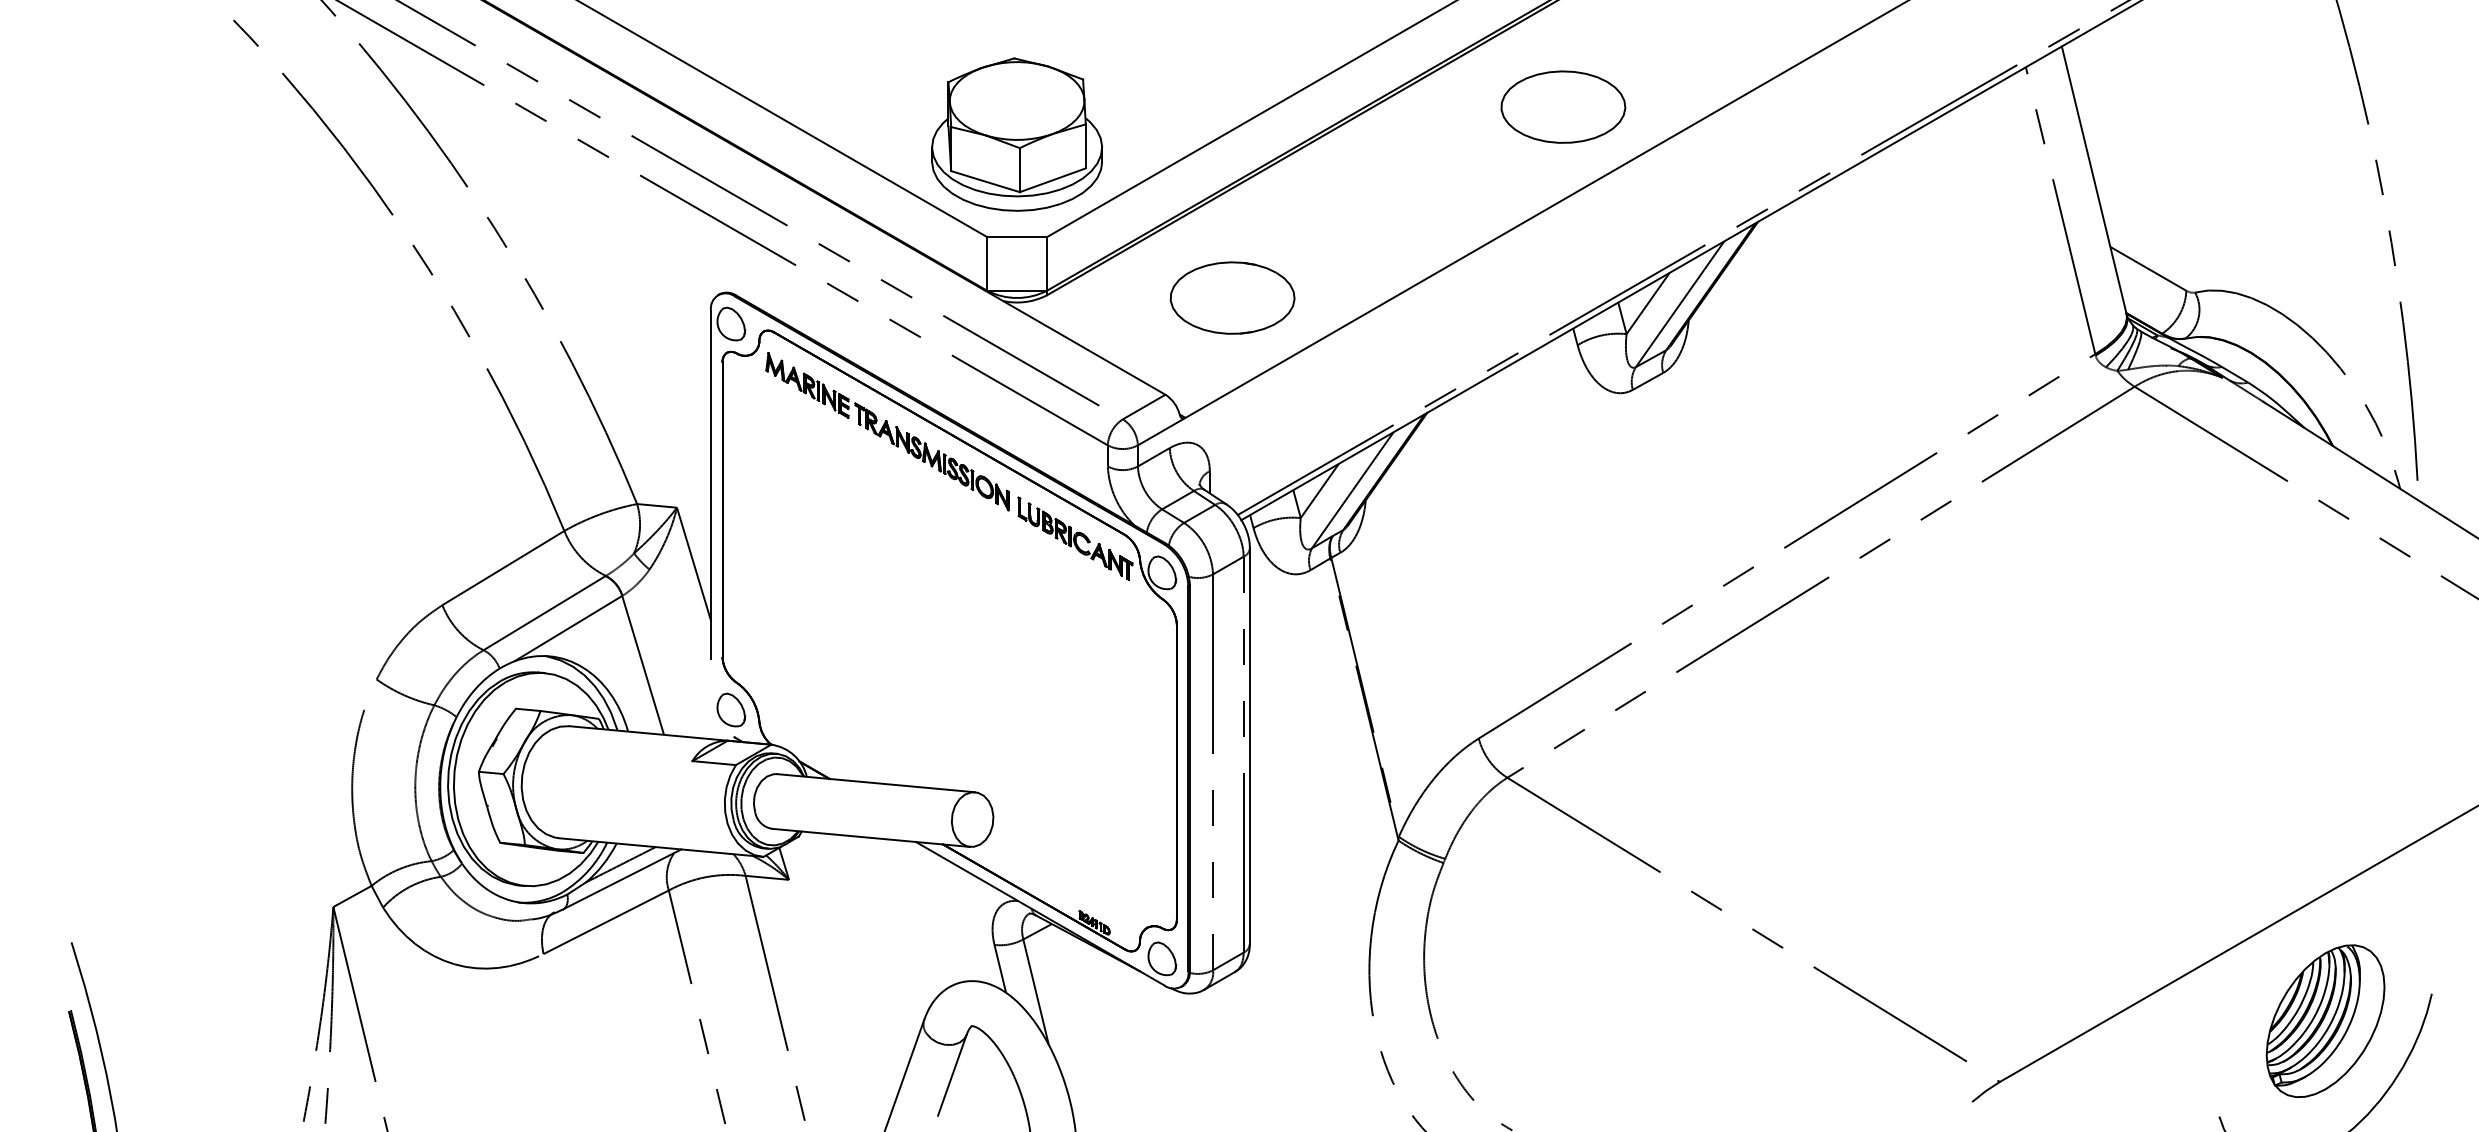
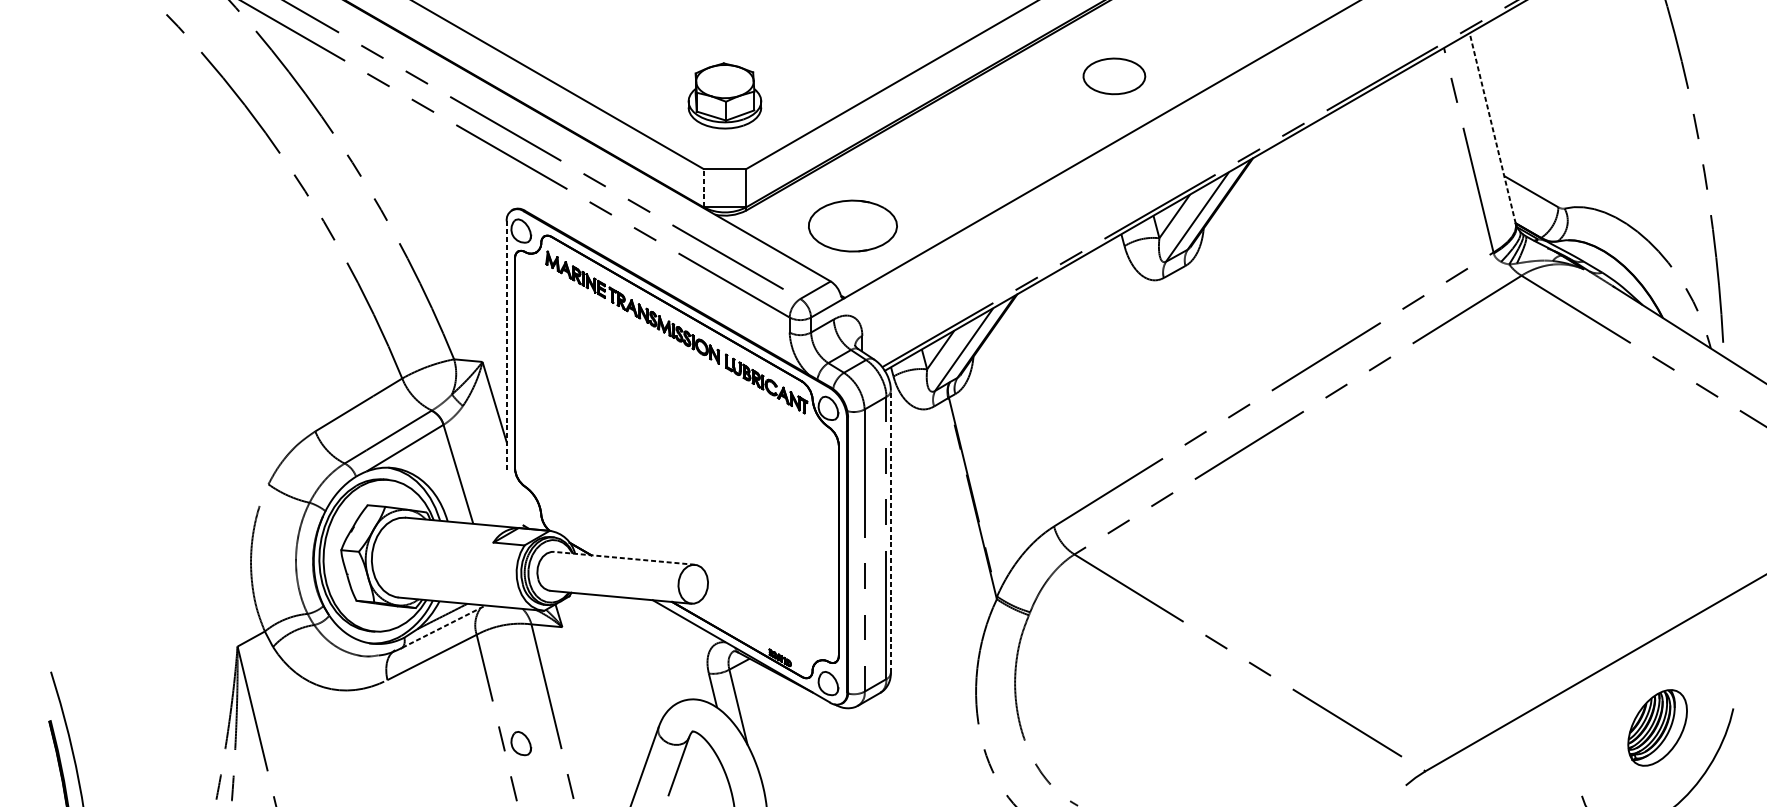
part: (1563, 106) -> (1114, 75), size x0.7
part: (1016, 134) -> (724, 95), size x0.6
line: (2094, 179) -> (1492, 128), solid -> dashed
line: (987, 263) -> (703, 187), solid -> dashed
part: (1232, 297) -> (852, 225), moved
line: (711, 485) -> (507, 346), solid -> dashed
part: (731, 709) -> (521, 743), moved
line: (1249, 746) -> (890, 532), solid -> dashed
line: (875, 783) -> (624, 558), solid -> dashed
line: (622, 879) -> (443, 626), solid -> dashed
part: (2325, 1020) -> (1657, 727), size x0.7

